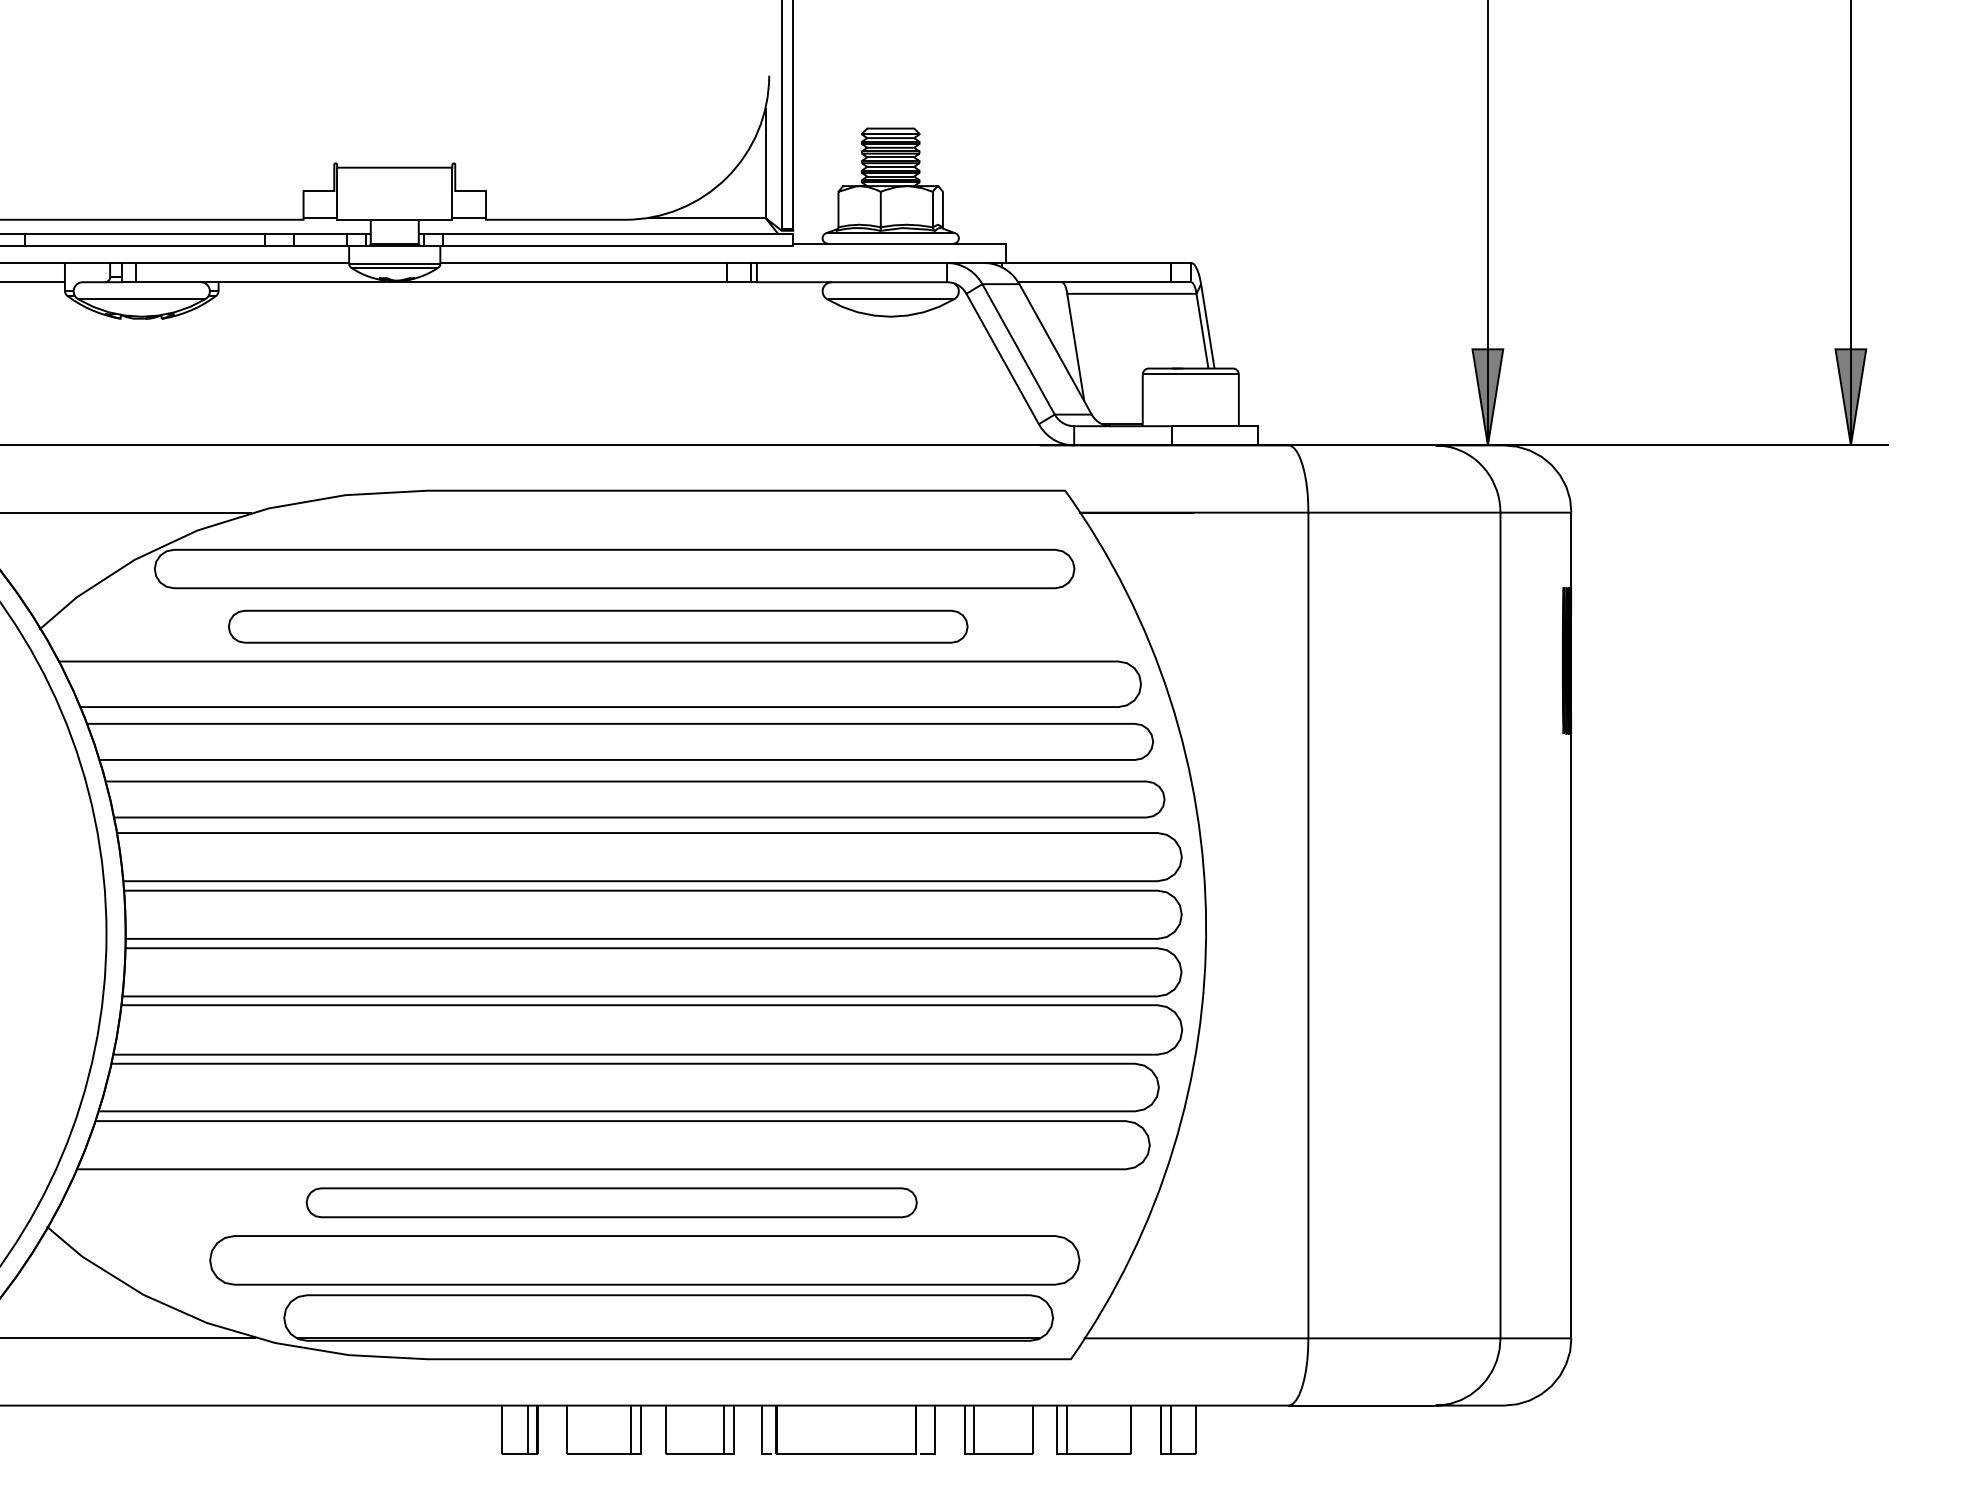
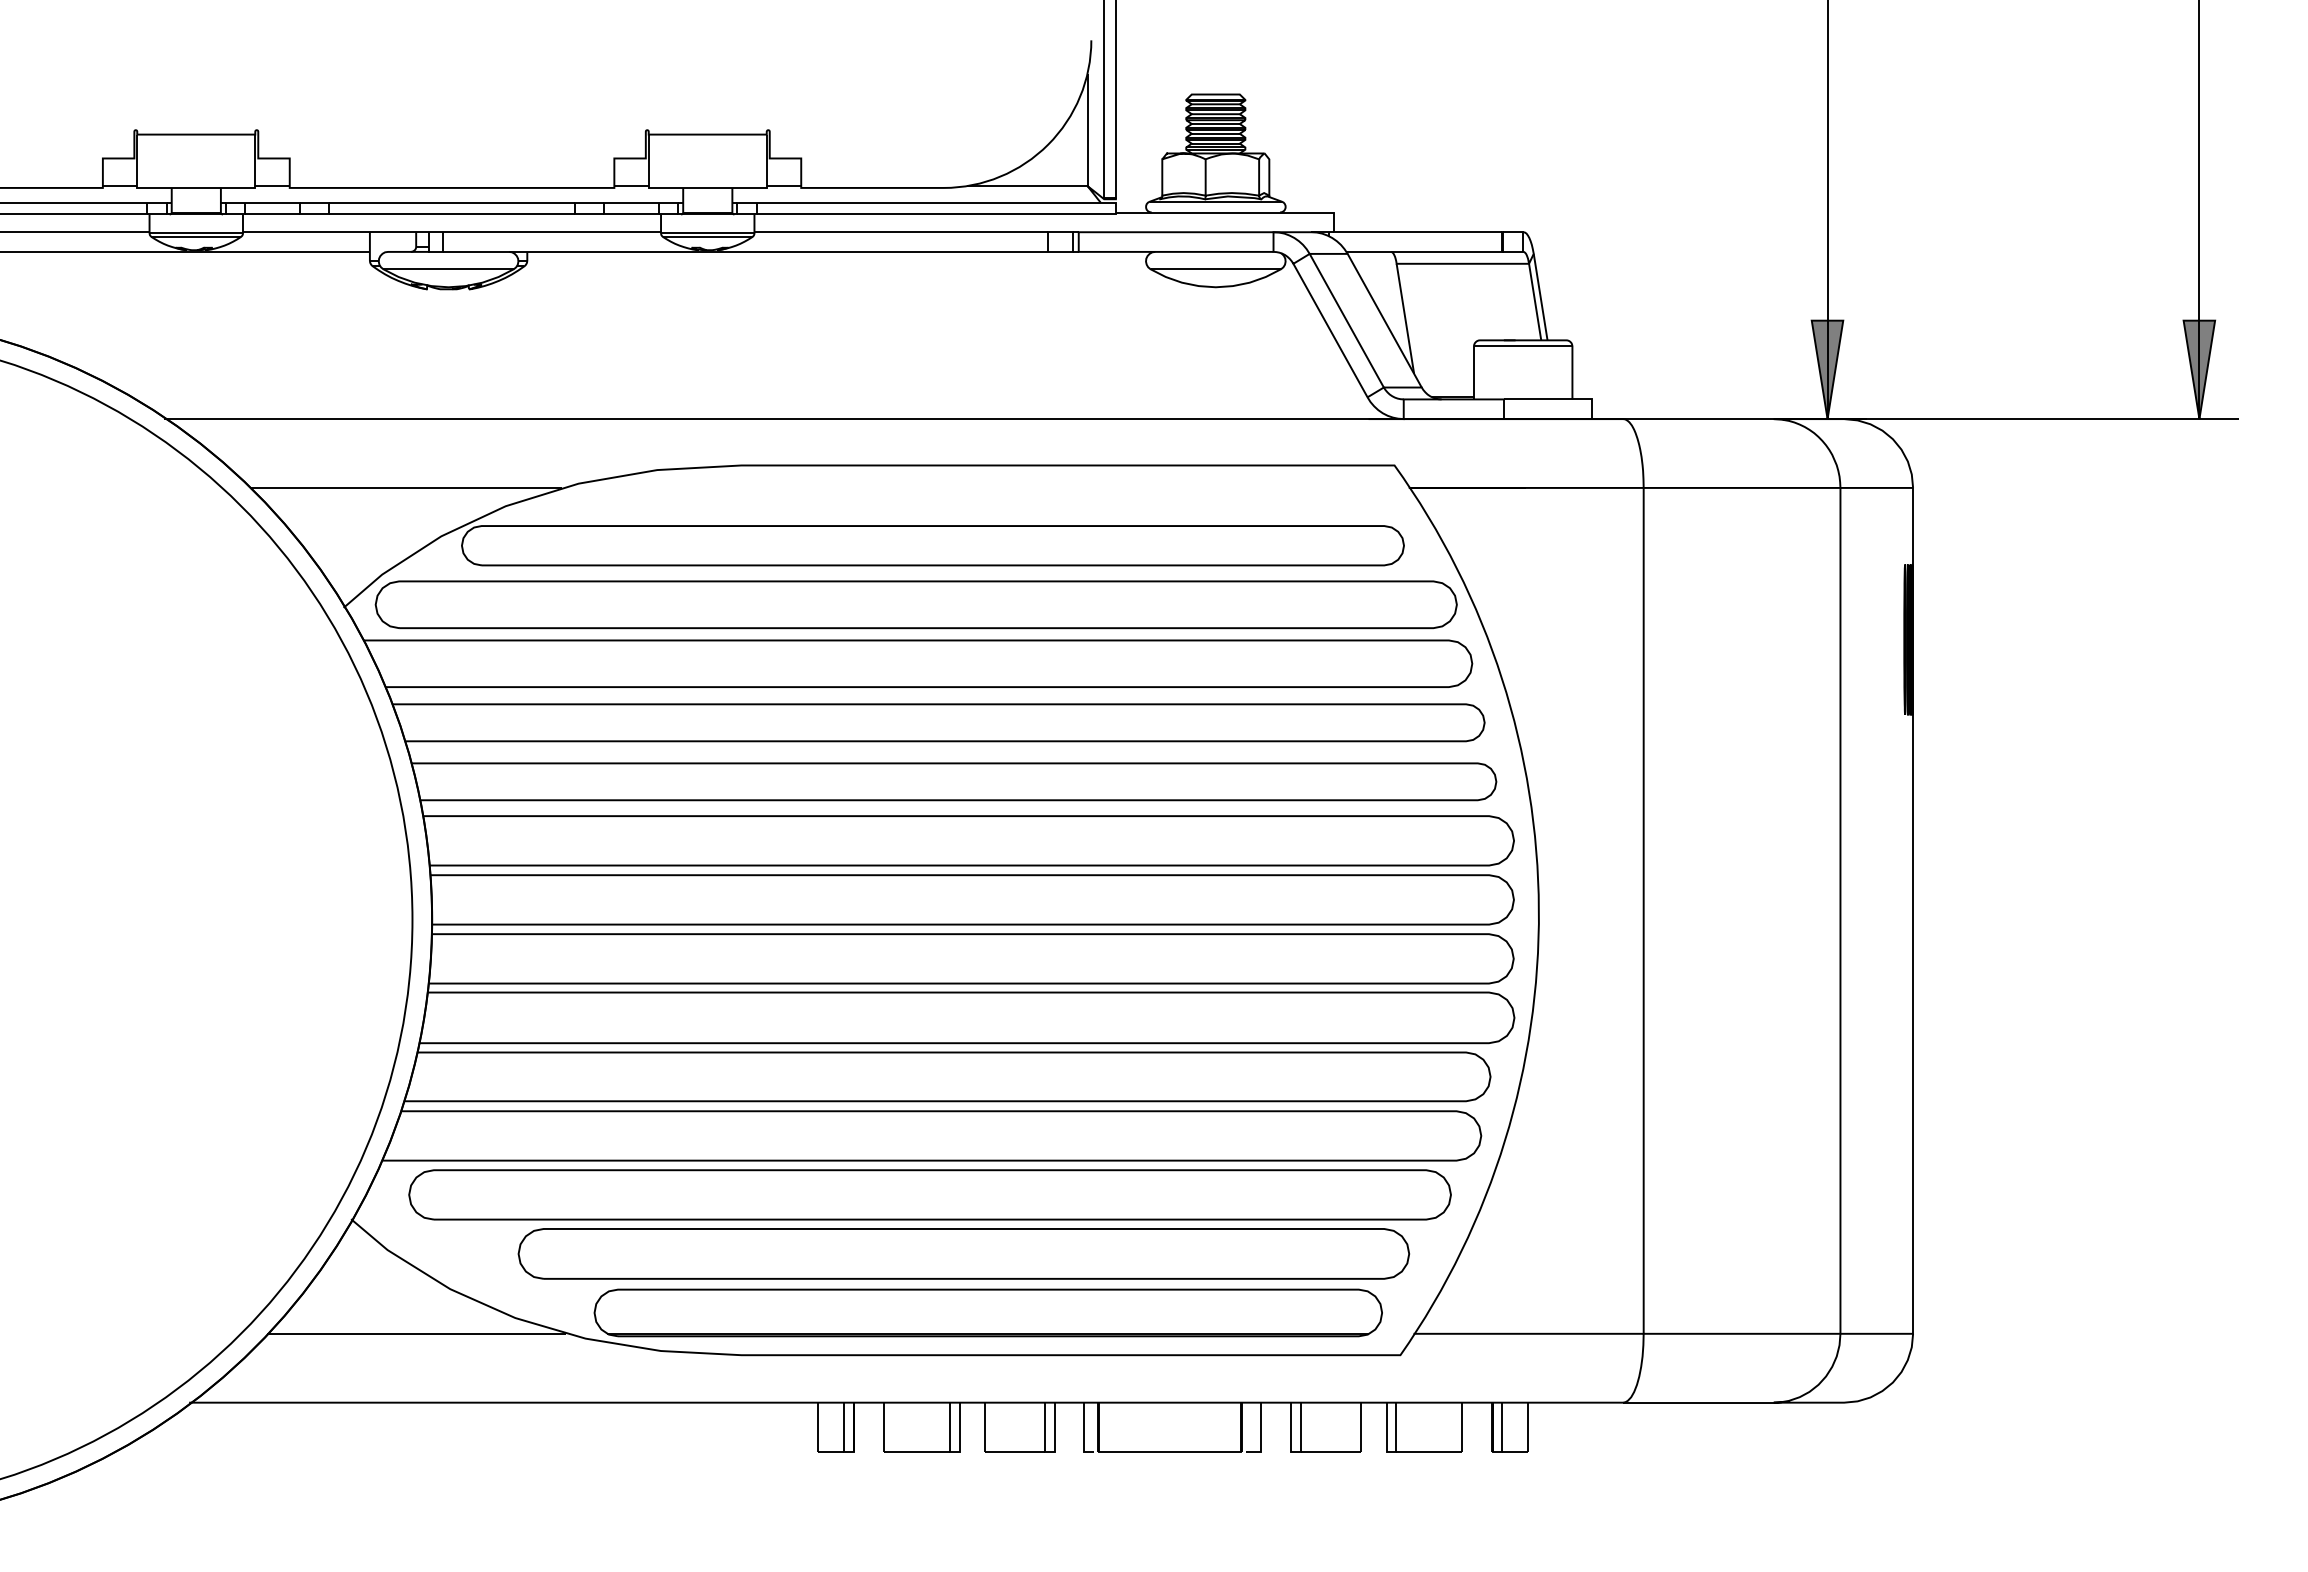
part: (597, 626) -> (915, 604), size x1.43
part: (611, 1202) -> (929, 1194), size x1.67

